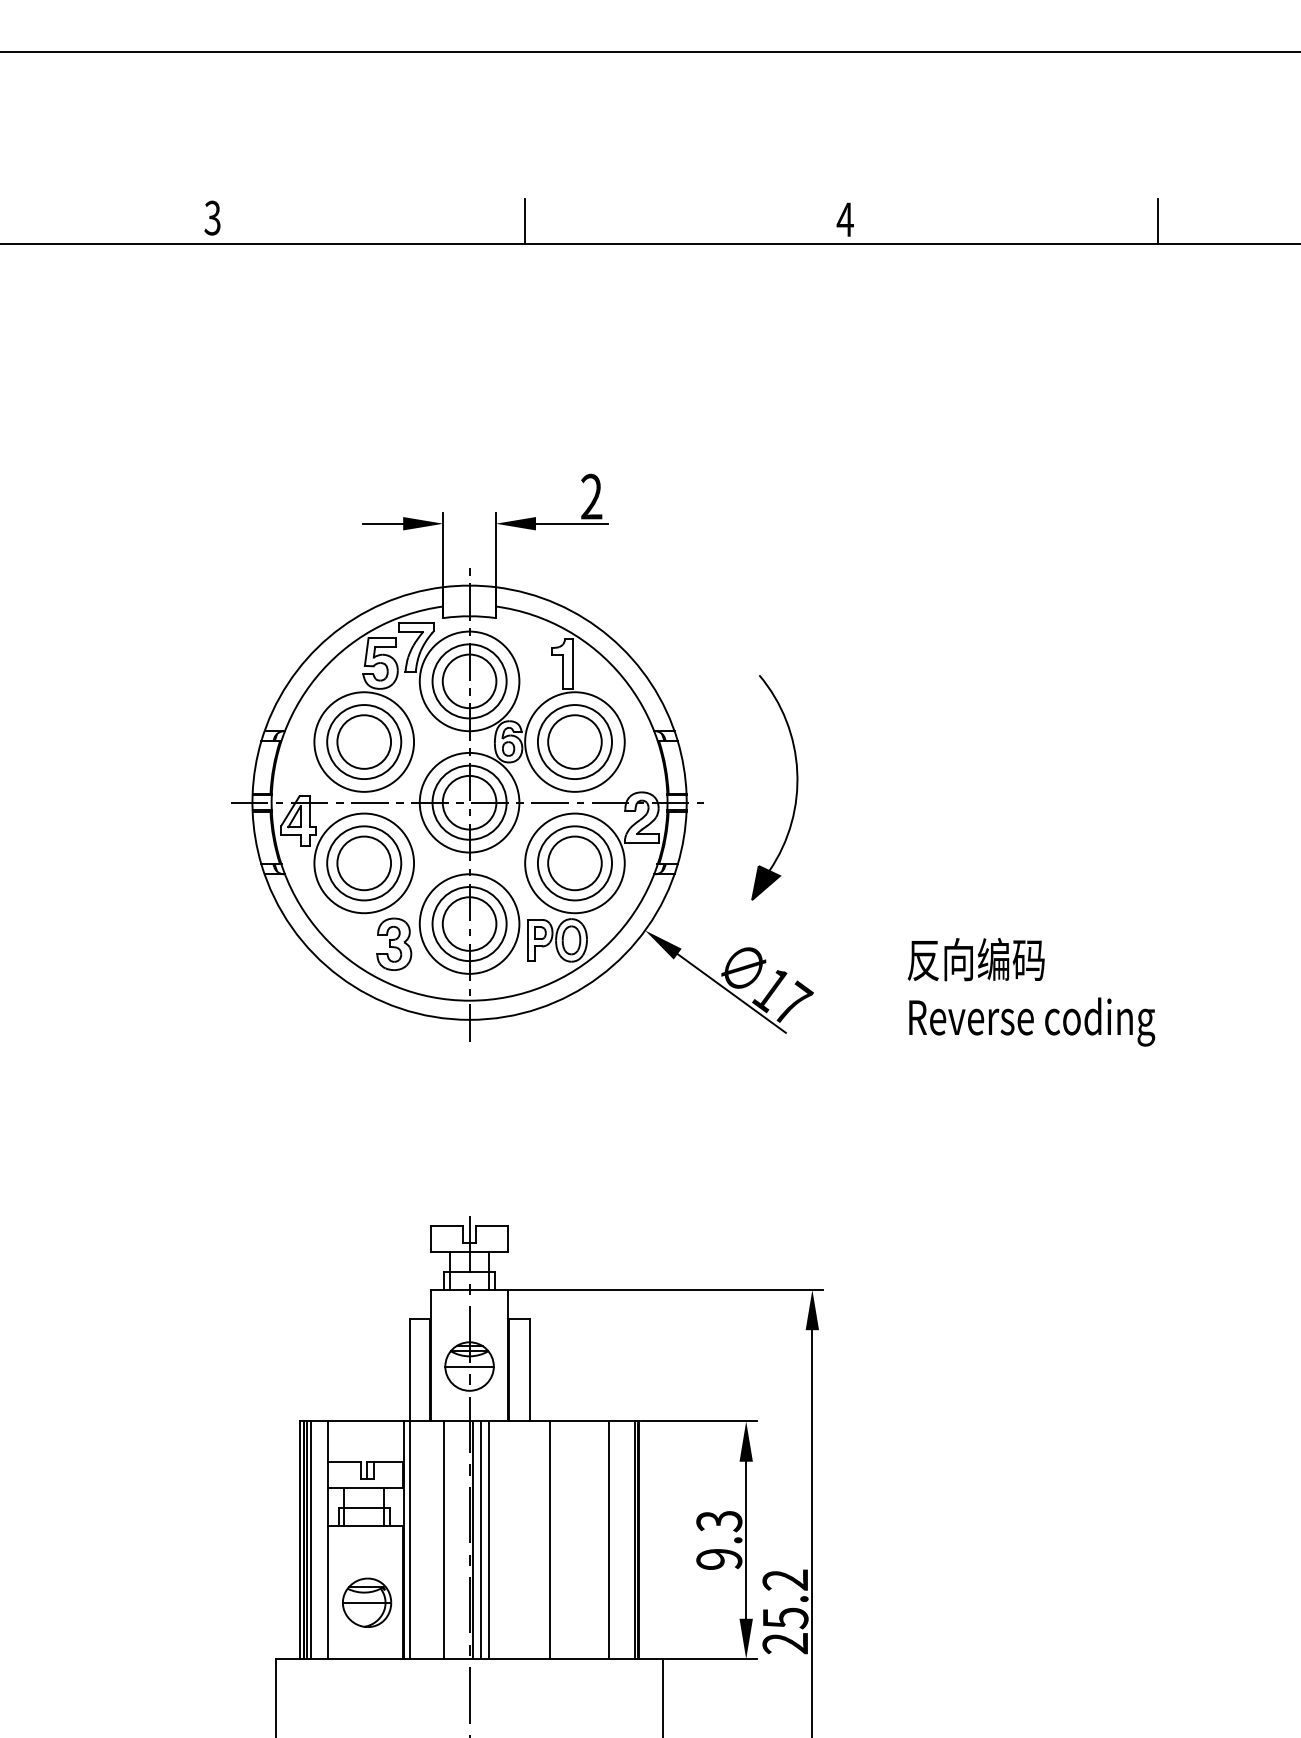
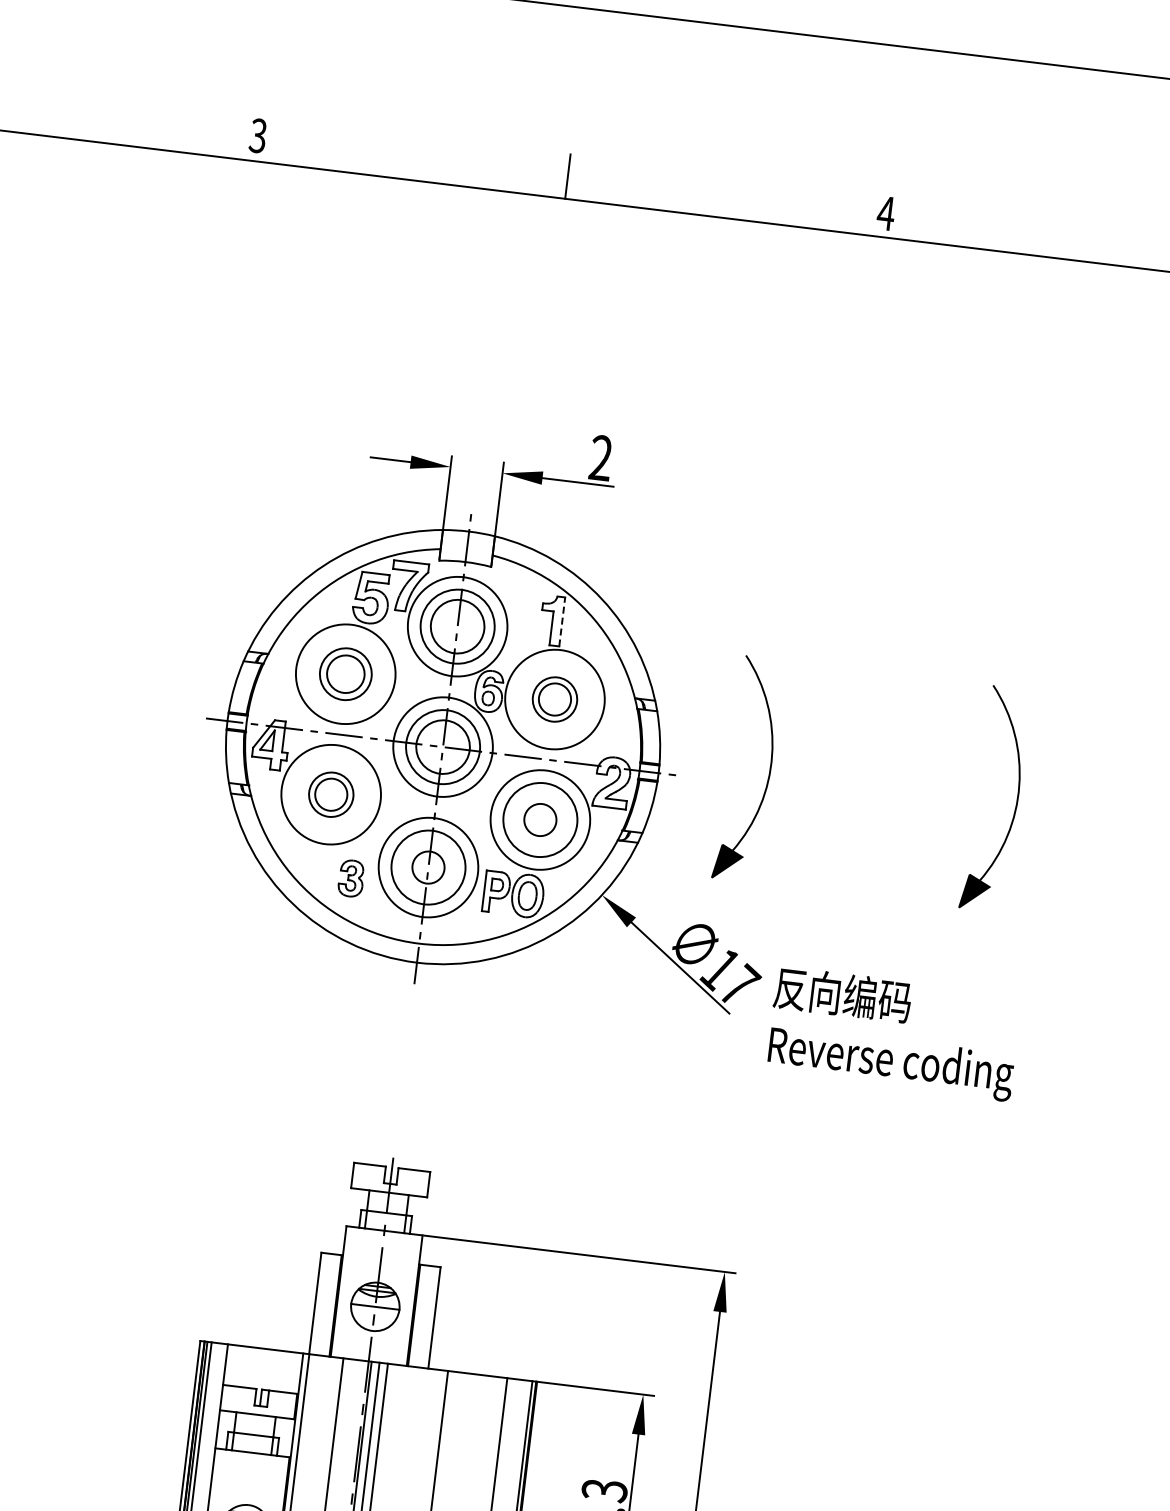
line: (572, 664) -> (561, 622), solid -> dashed
part: (364, 741) -> (346, 673), size x0.7
part: (574, 741) -> (554, 698), size x0.6
part: (1045, 787) -> (1016, 801), added
part: (364, 863) -> (331, 794), size x0.6
circle: (574, 863) -> (539, 820), size x0.6
circle: (469, 923) -> (428, 867), size x0.6
part: (394, 943) -> (351, 877), size x0.7
text: (1031, 992) -> (893, 1034), moved

